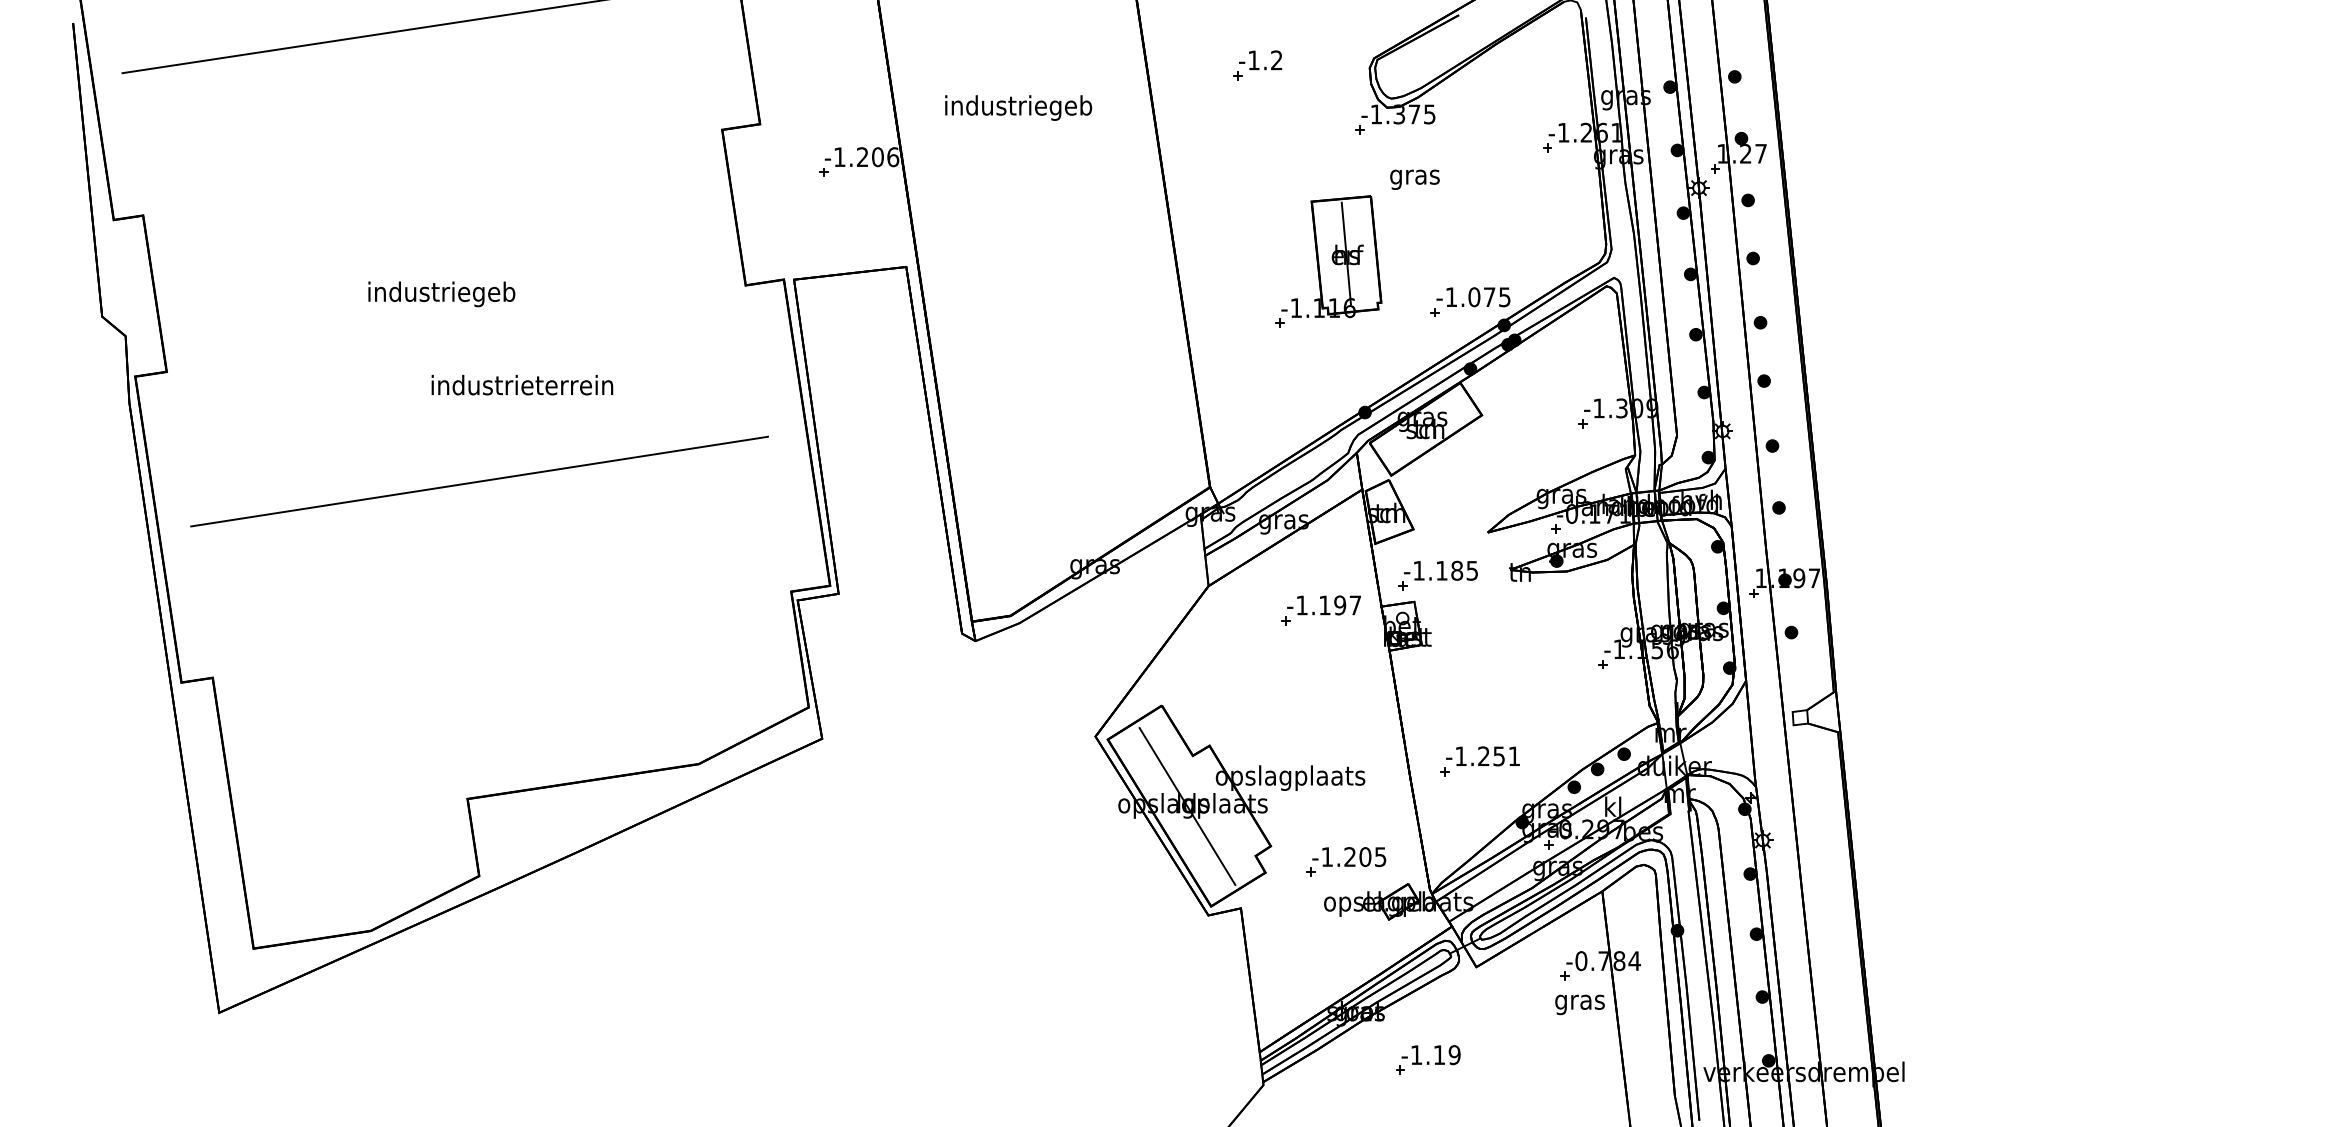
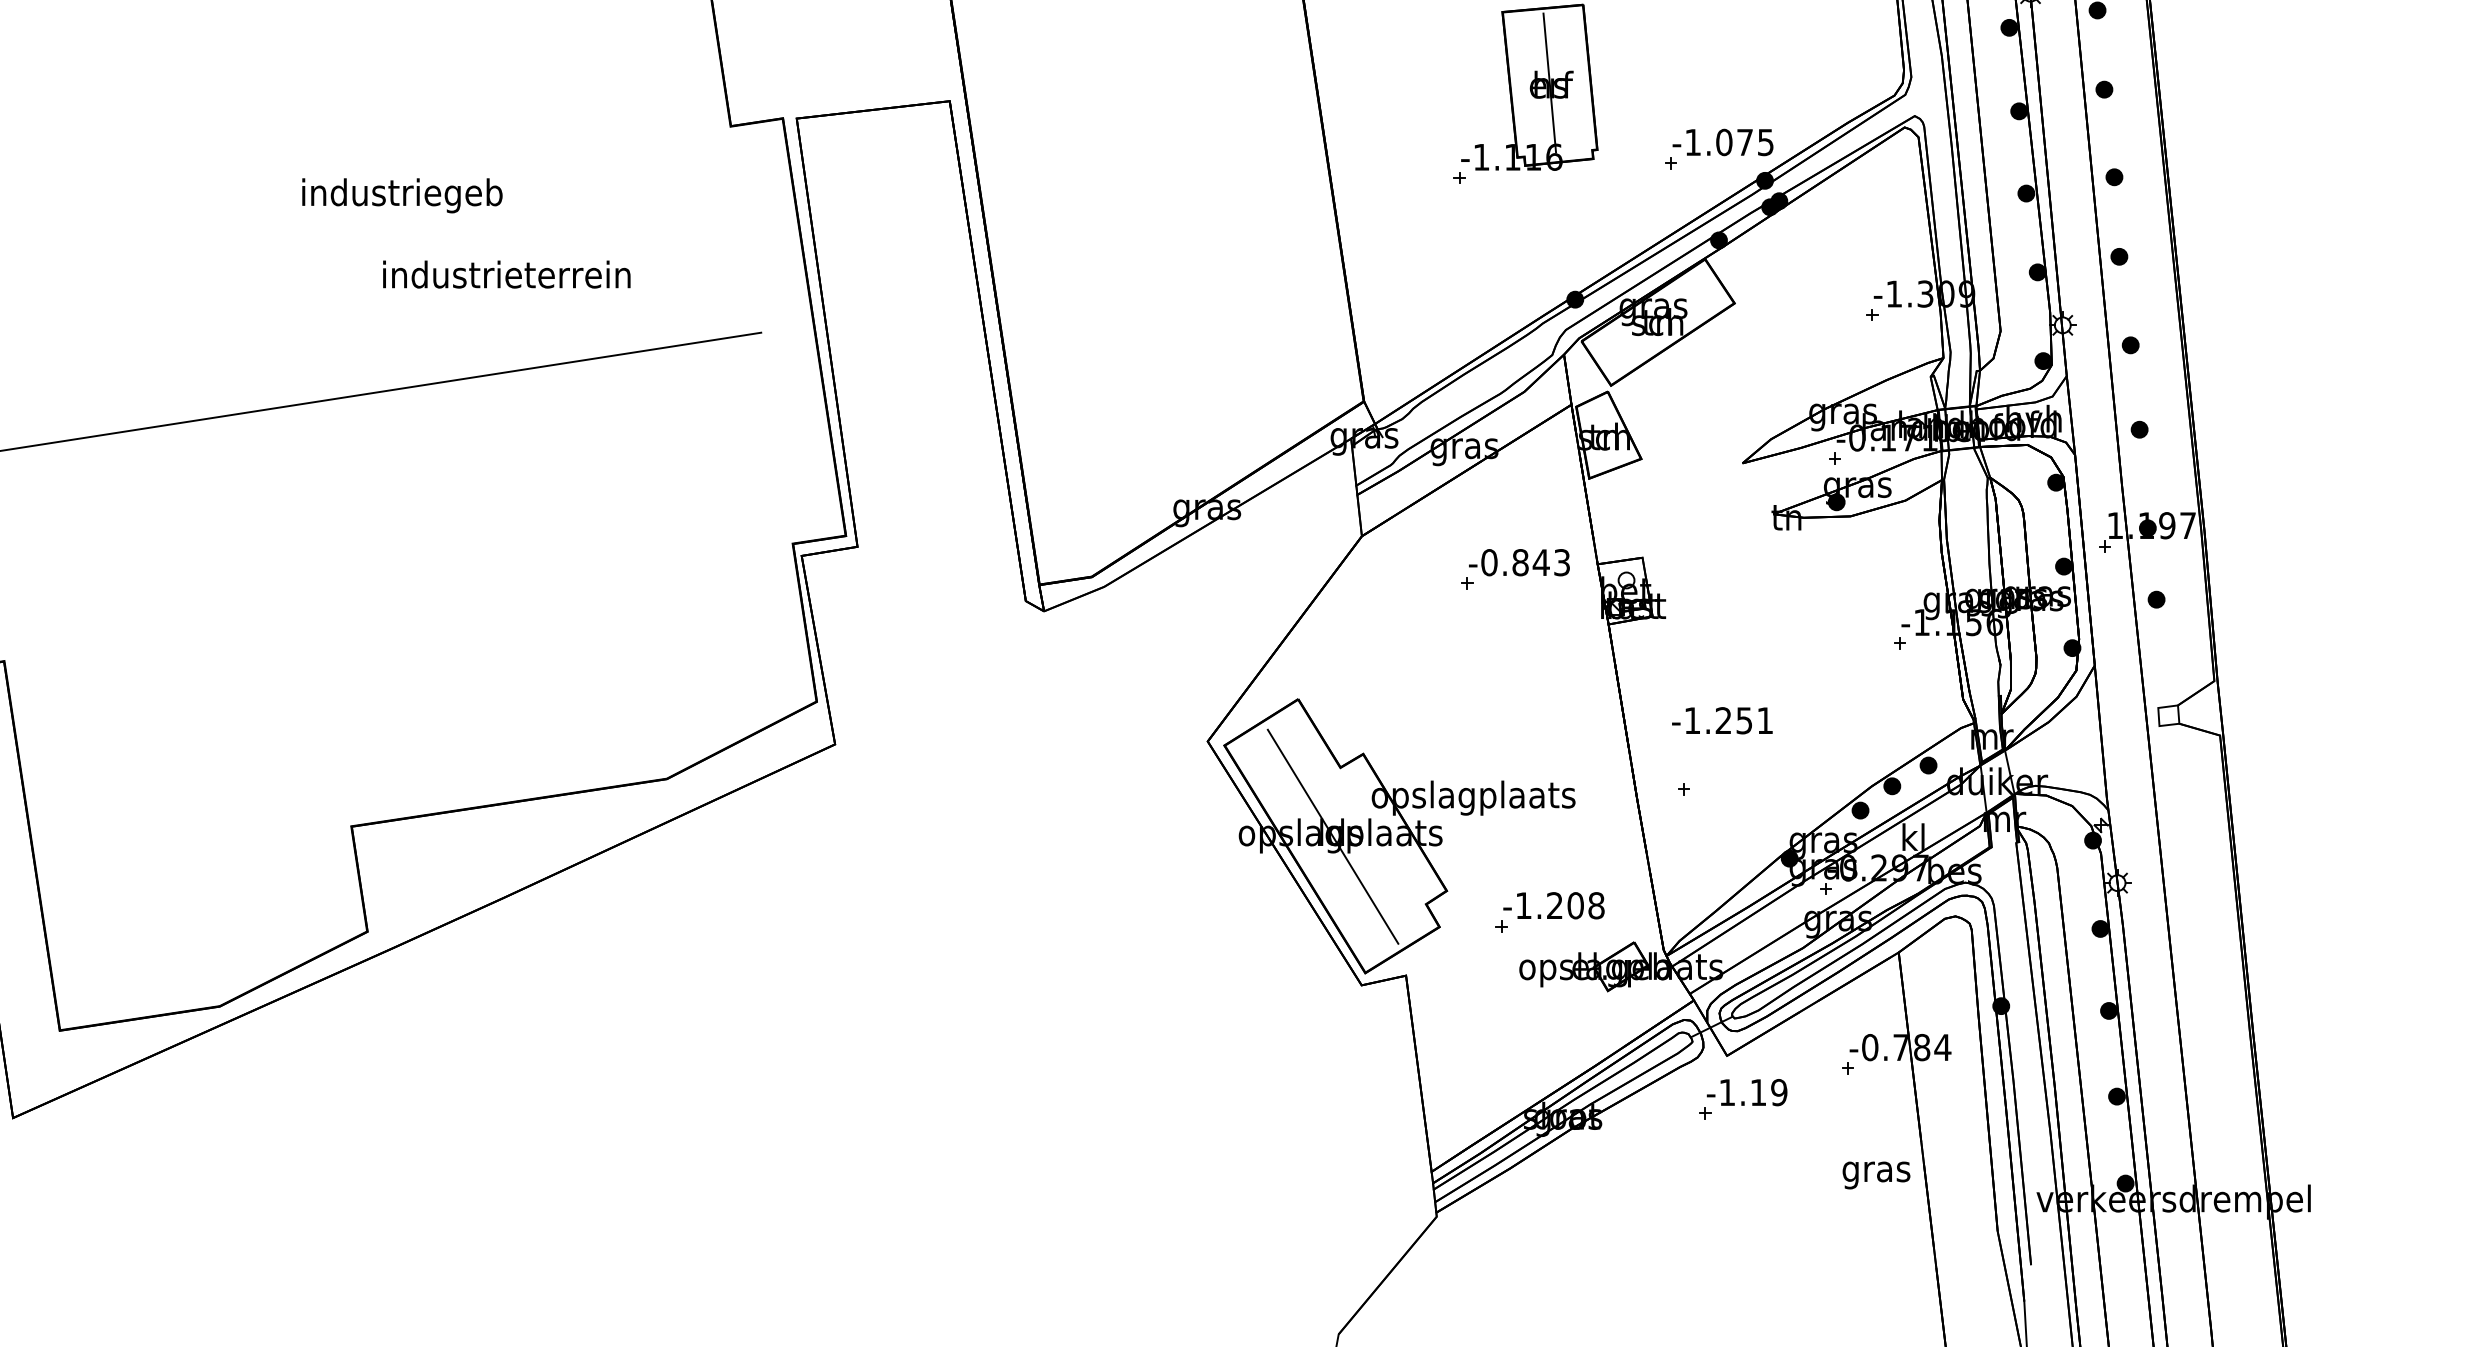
text: (441, 294) -> (401, 195), moved
text: (522, 384) -> (506, 273), moved
part: (1437, 575) -> (1674, 521), removed
text: (1328, 605) -> (1525, 562), -1.197 -> -0.843
text: (1482, 756) -> (1721, 720), moved
text: (1380, 857) -> (1596, 906), -1.205 -> -1.208
text: (1579, 1004) -> (1875, 1174), moved
part: (1428, 1059) -> (1743, 1098), moved

